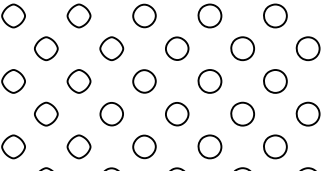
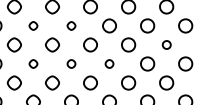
part: (46, 47) -> (33, 25), size x0.6
part: (111, 47) -> (71, 25), size x0.6
part: (275, 80) -> (166, 44), size x0.6
part: (46, 113) -> (33, 63), size x0.6
part: (111, 113) -> (71, 63), size x0.6
part: (177, 113) -> (109, 63), size x0.6

